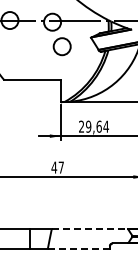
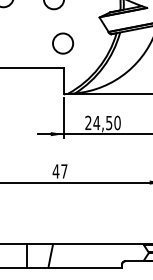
circle: (61, 46) -> (62, 43), moved
text: (97, 126) -> (107, 122), 29,64 -> 24,50
line: (90, 229) -> (98, 244), dashed -> solid
line: (78, 249) -> (84, 268), dashed -> solid

